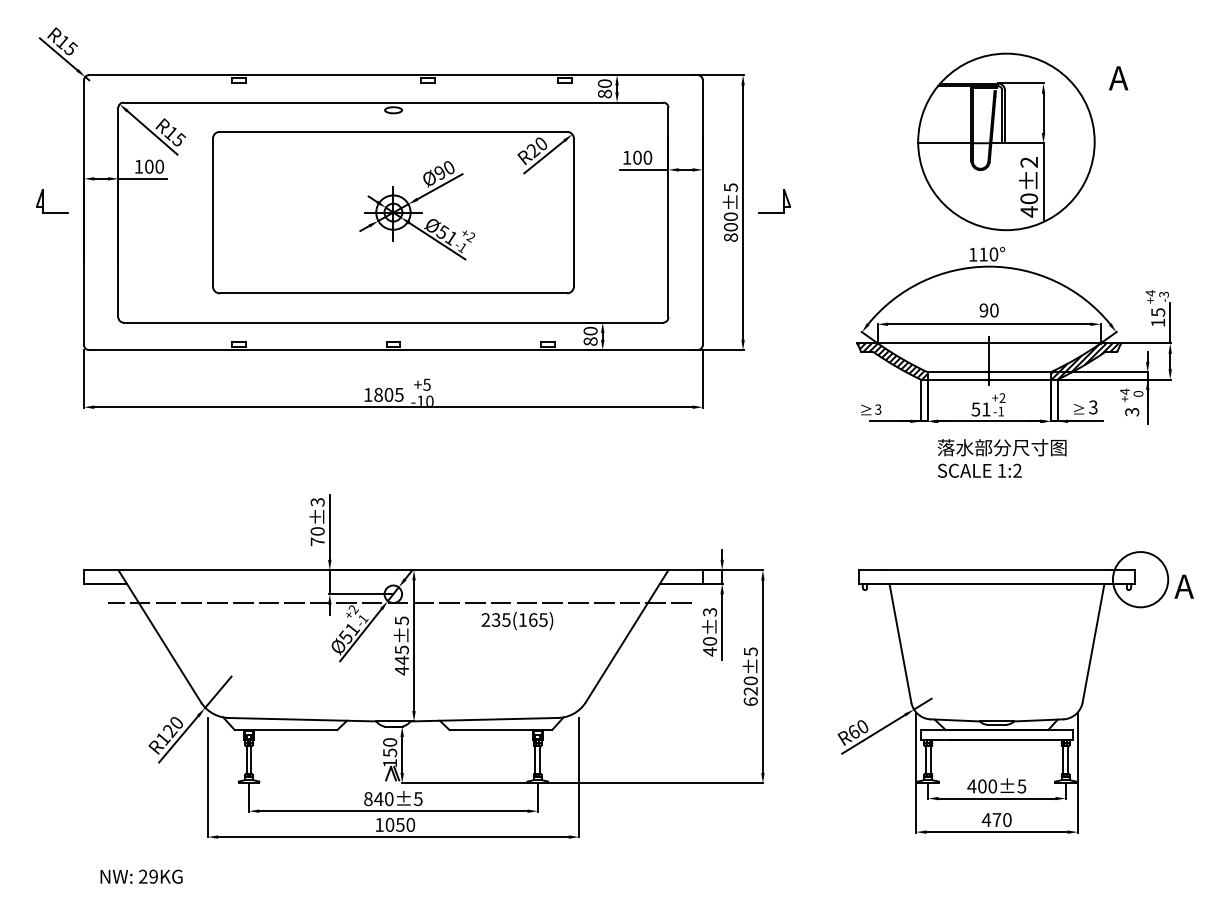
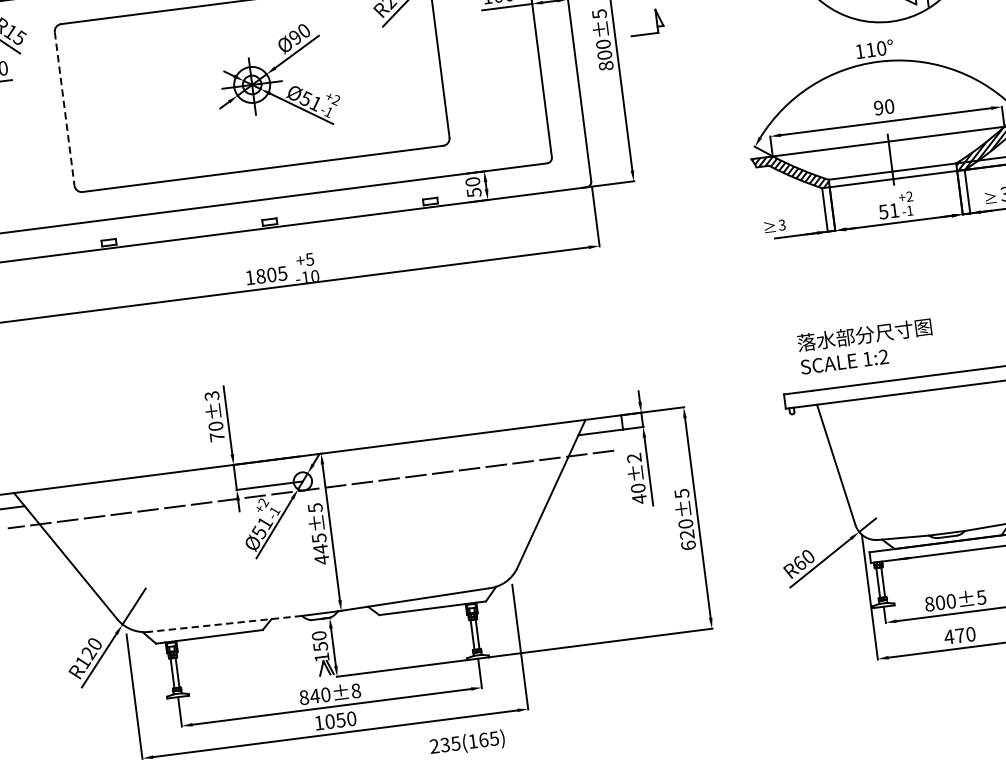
line: (212, 212) -> (64, 108), solid -> dashed
text: (590, 341) -> (474, 192), 80 -> 50
text: (1001, 458) -> (865, 346), moved
text: (710, 612) -> (634, 458), 40±3 -> 40±2
text: (517, 621) -> (467, 743), moved
line: (302, 719) -> (225, 623), solid -> dashed
text: (971, 786) -> (929, 604), 400±5 -> 800±5
text: (418, 798) -> (356, 690), 840±5 -> 840±8

